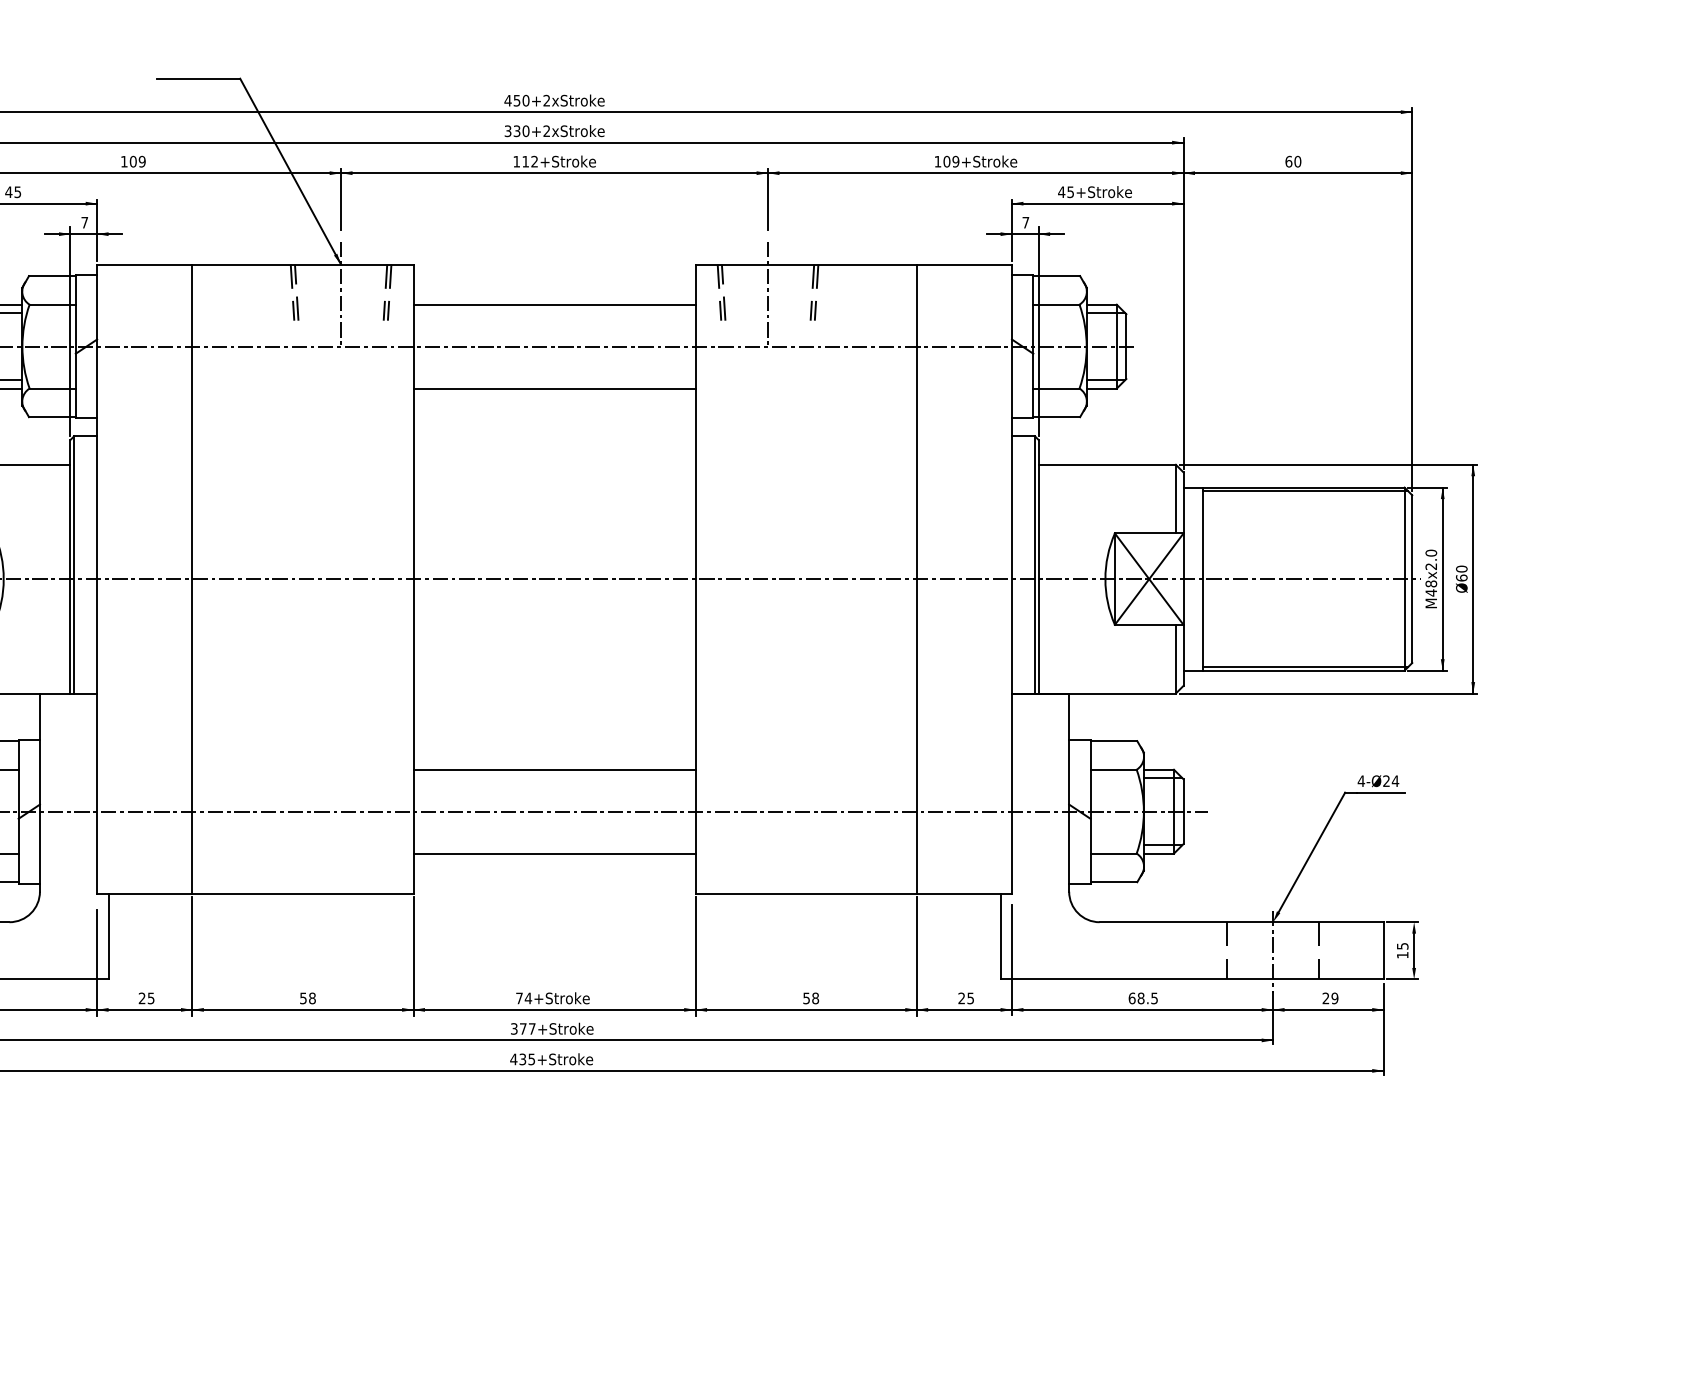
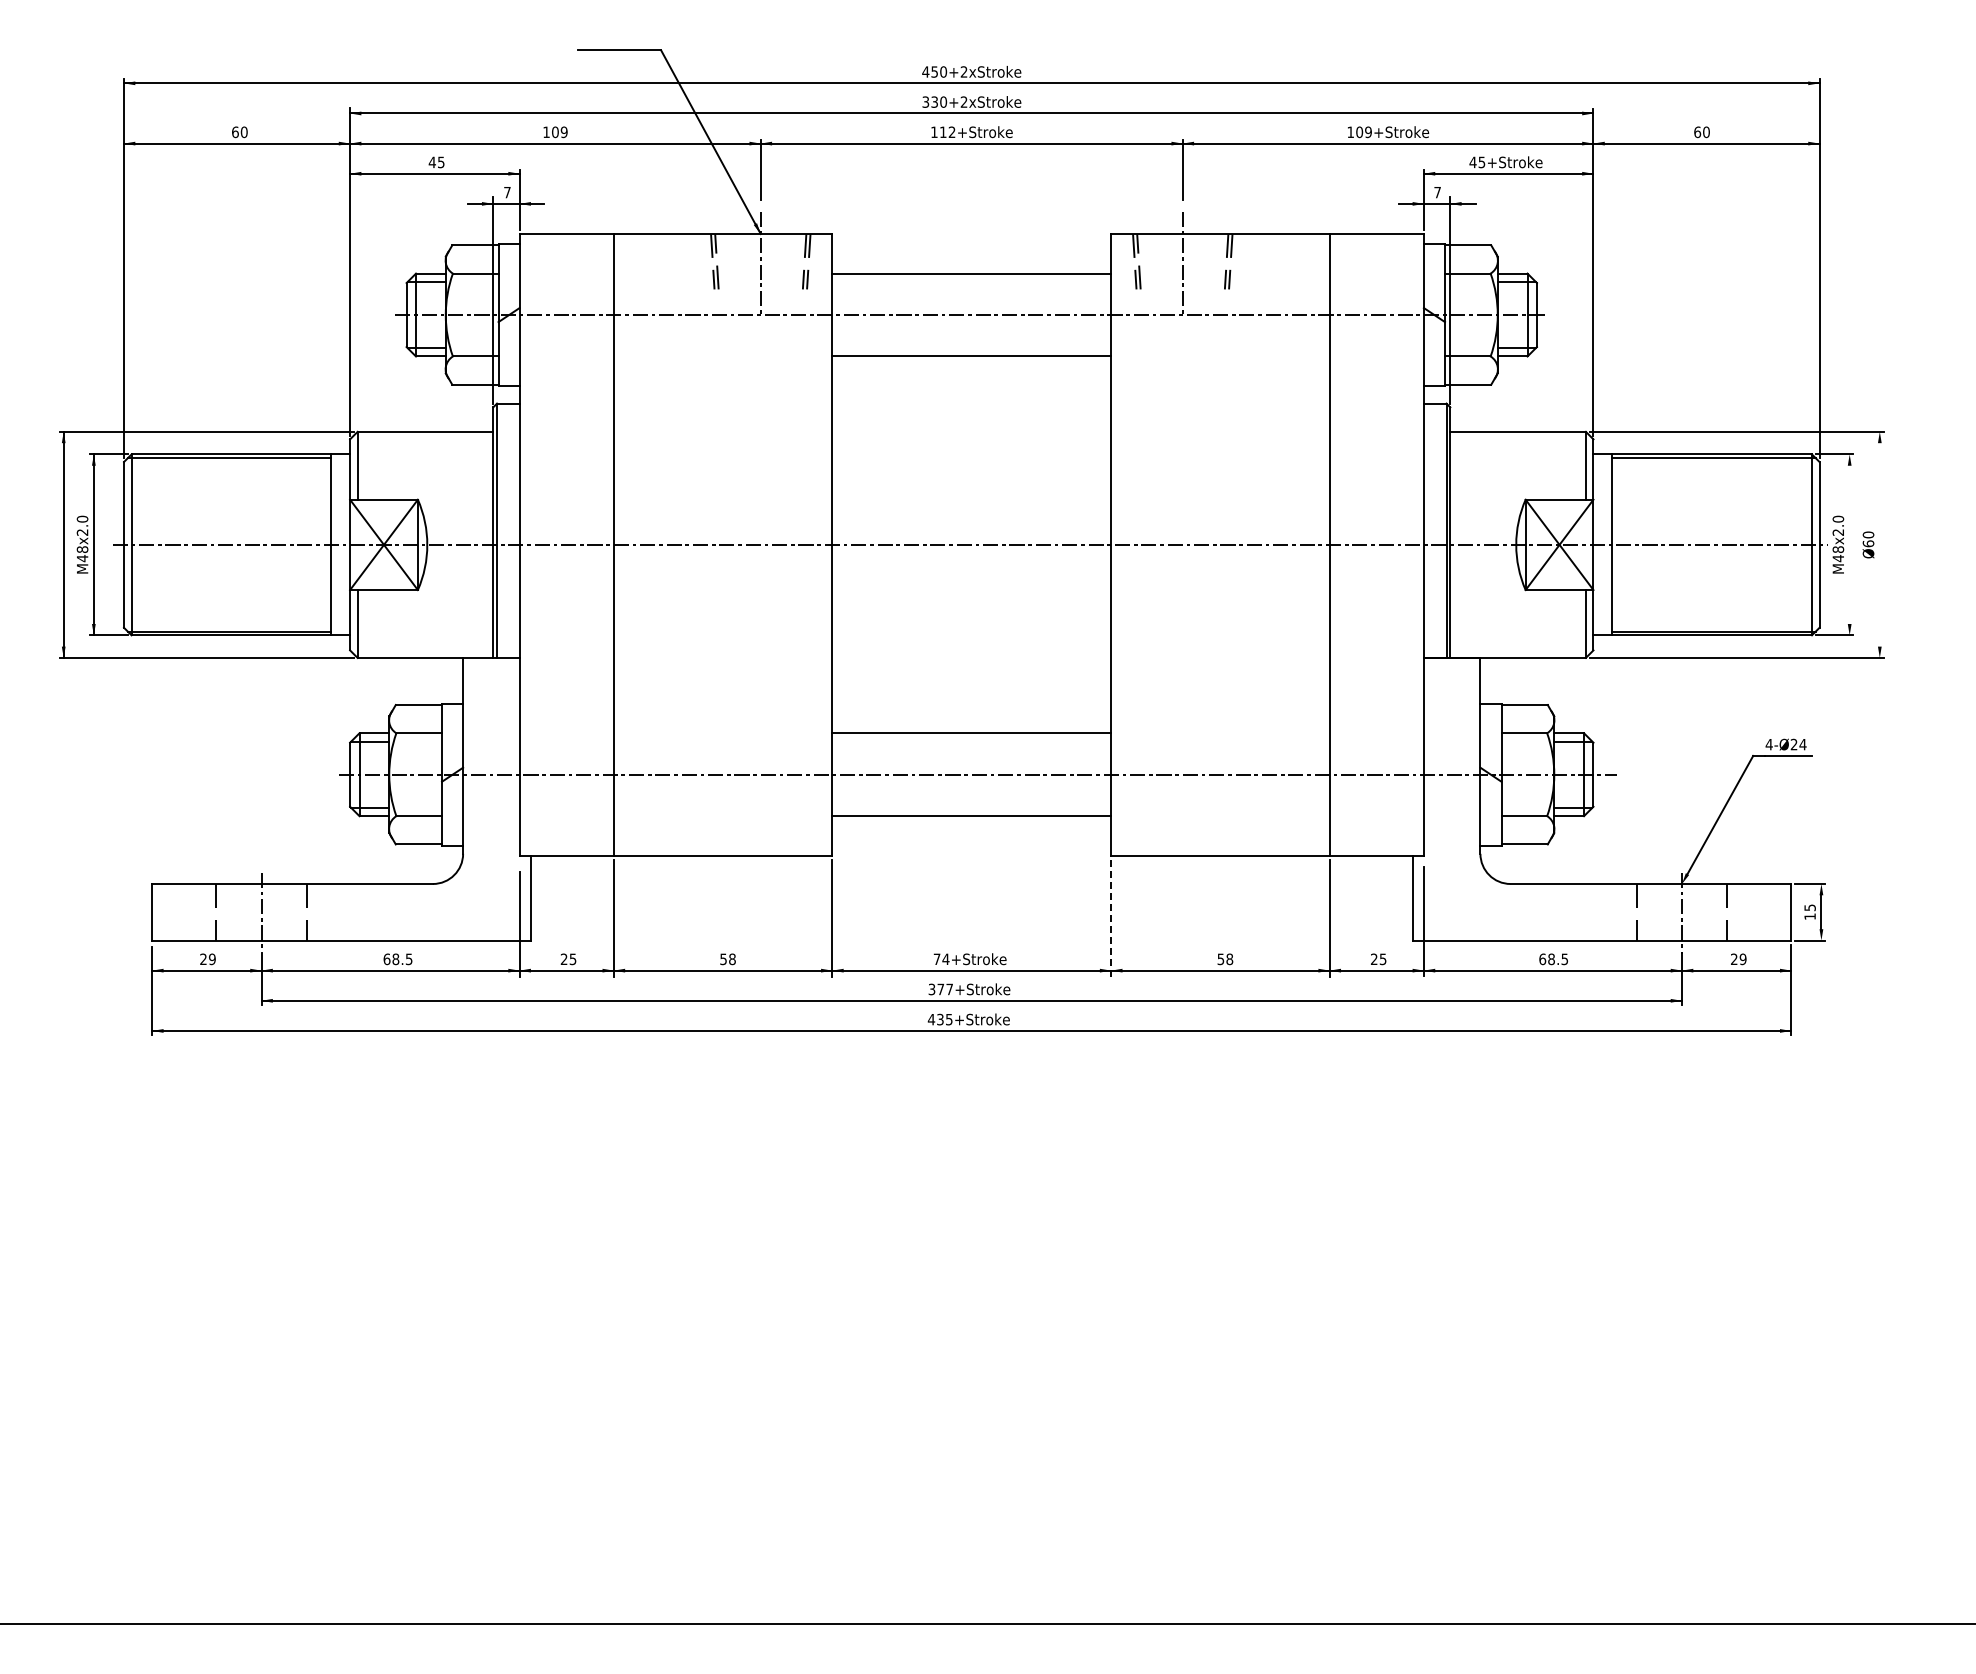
line: (1442, 578) -> (1849, 544), removed
line: (1472, 578) -> (1879, 544), removed
line: (695, 957) -> (1111, 918), solid -> dashed

